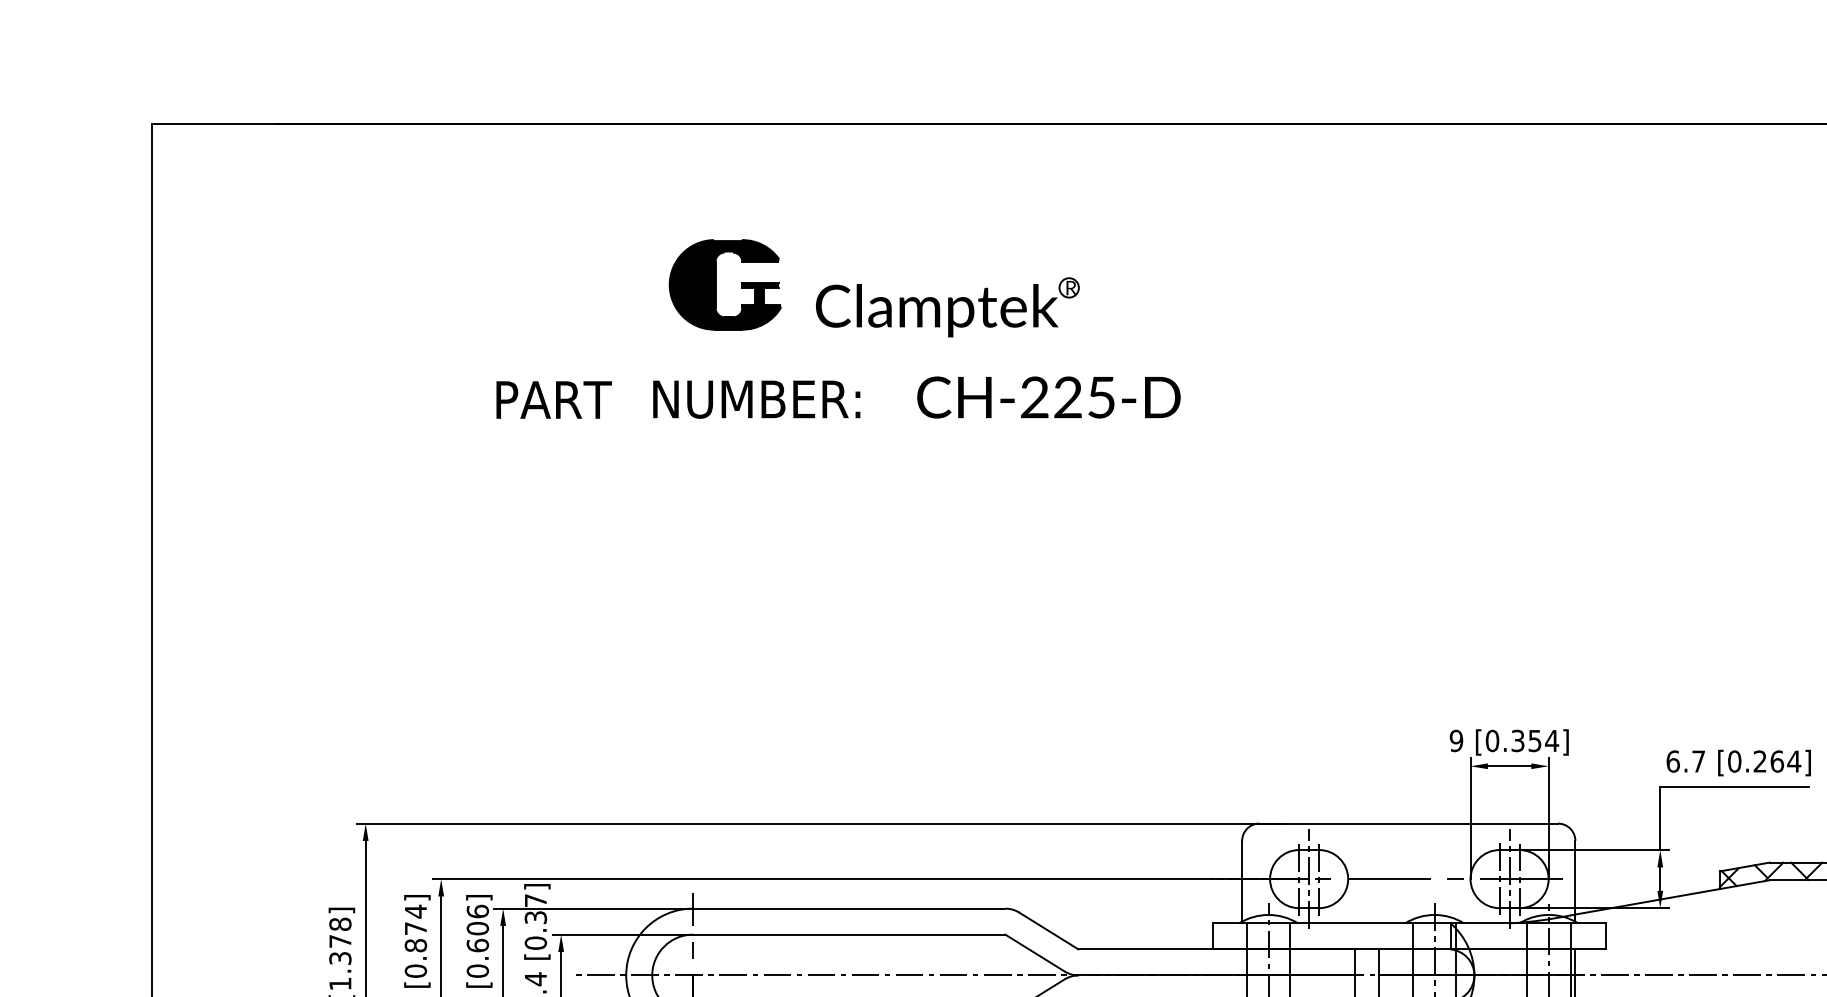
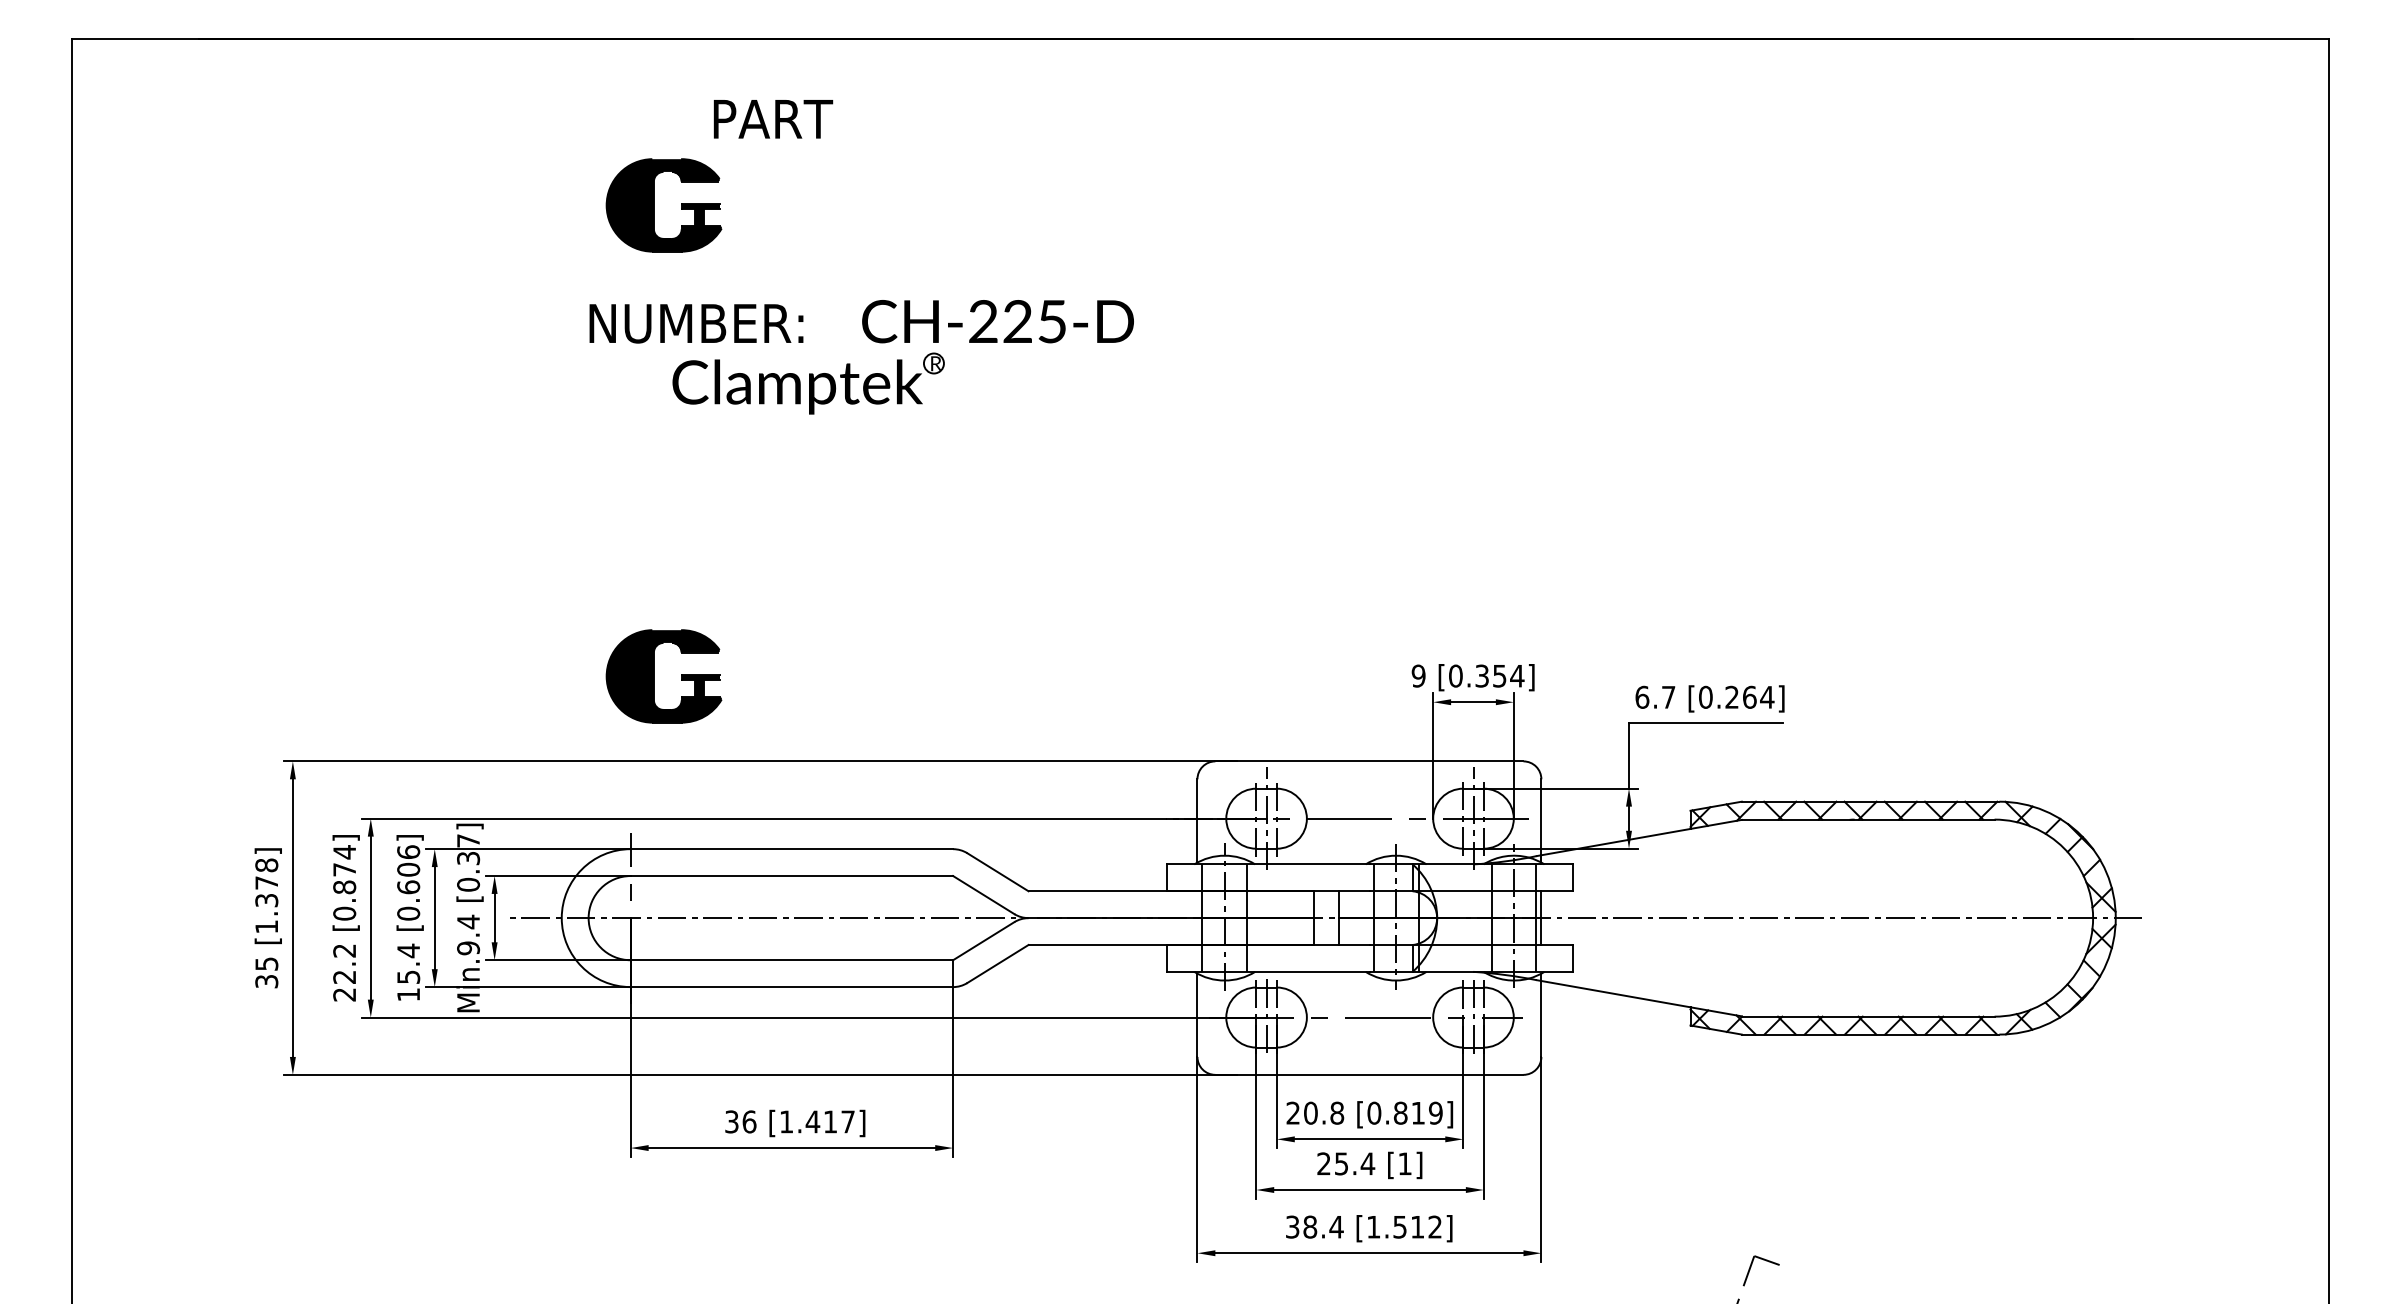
part: (947, 307) -> (808, 383), moved
text: (554, 400) -> (773, 119), moved
part: (716, 741) -> (654, 676), added

